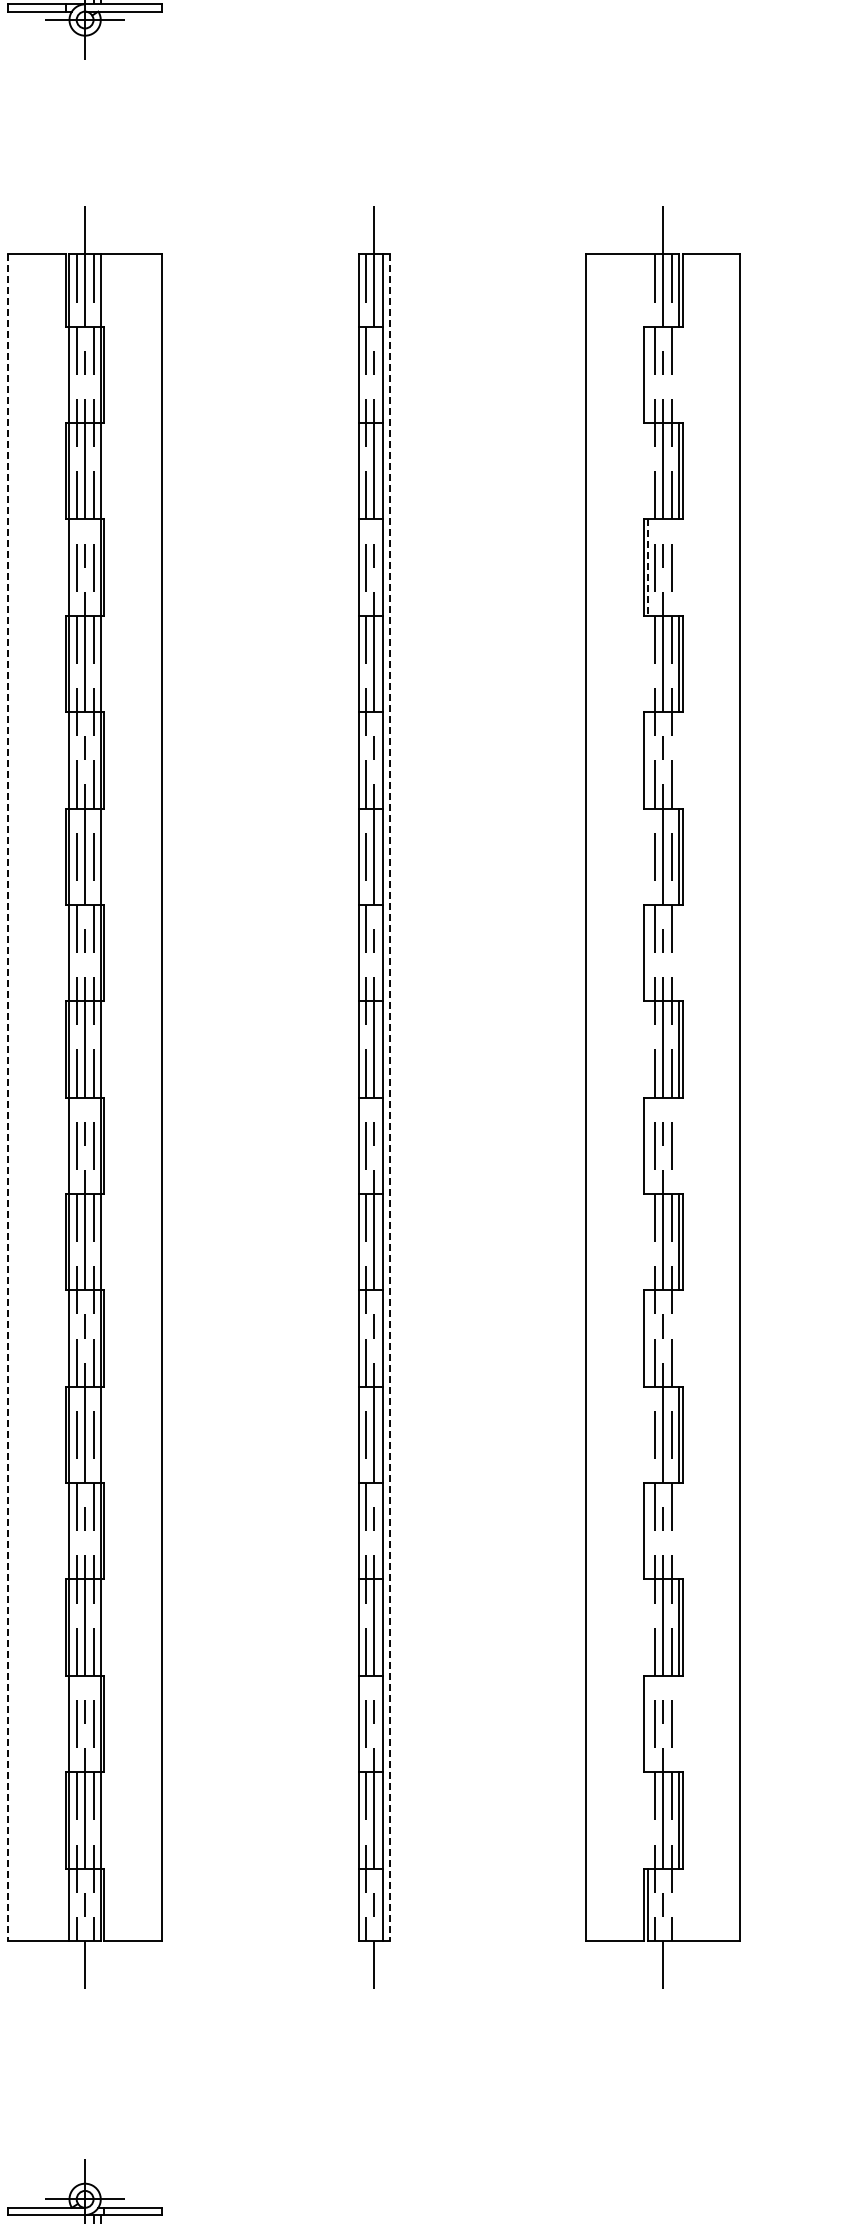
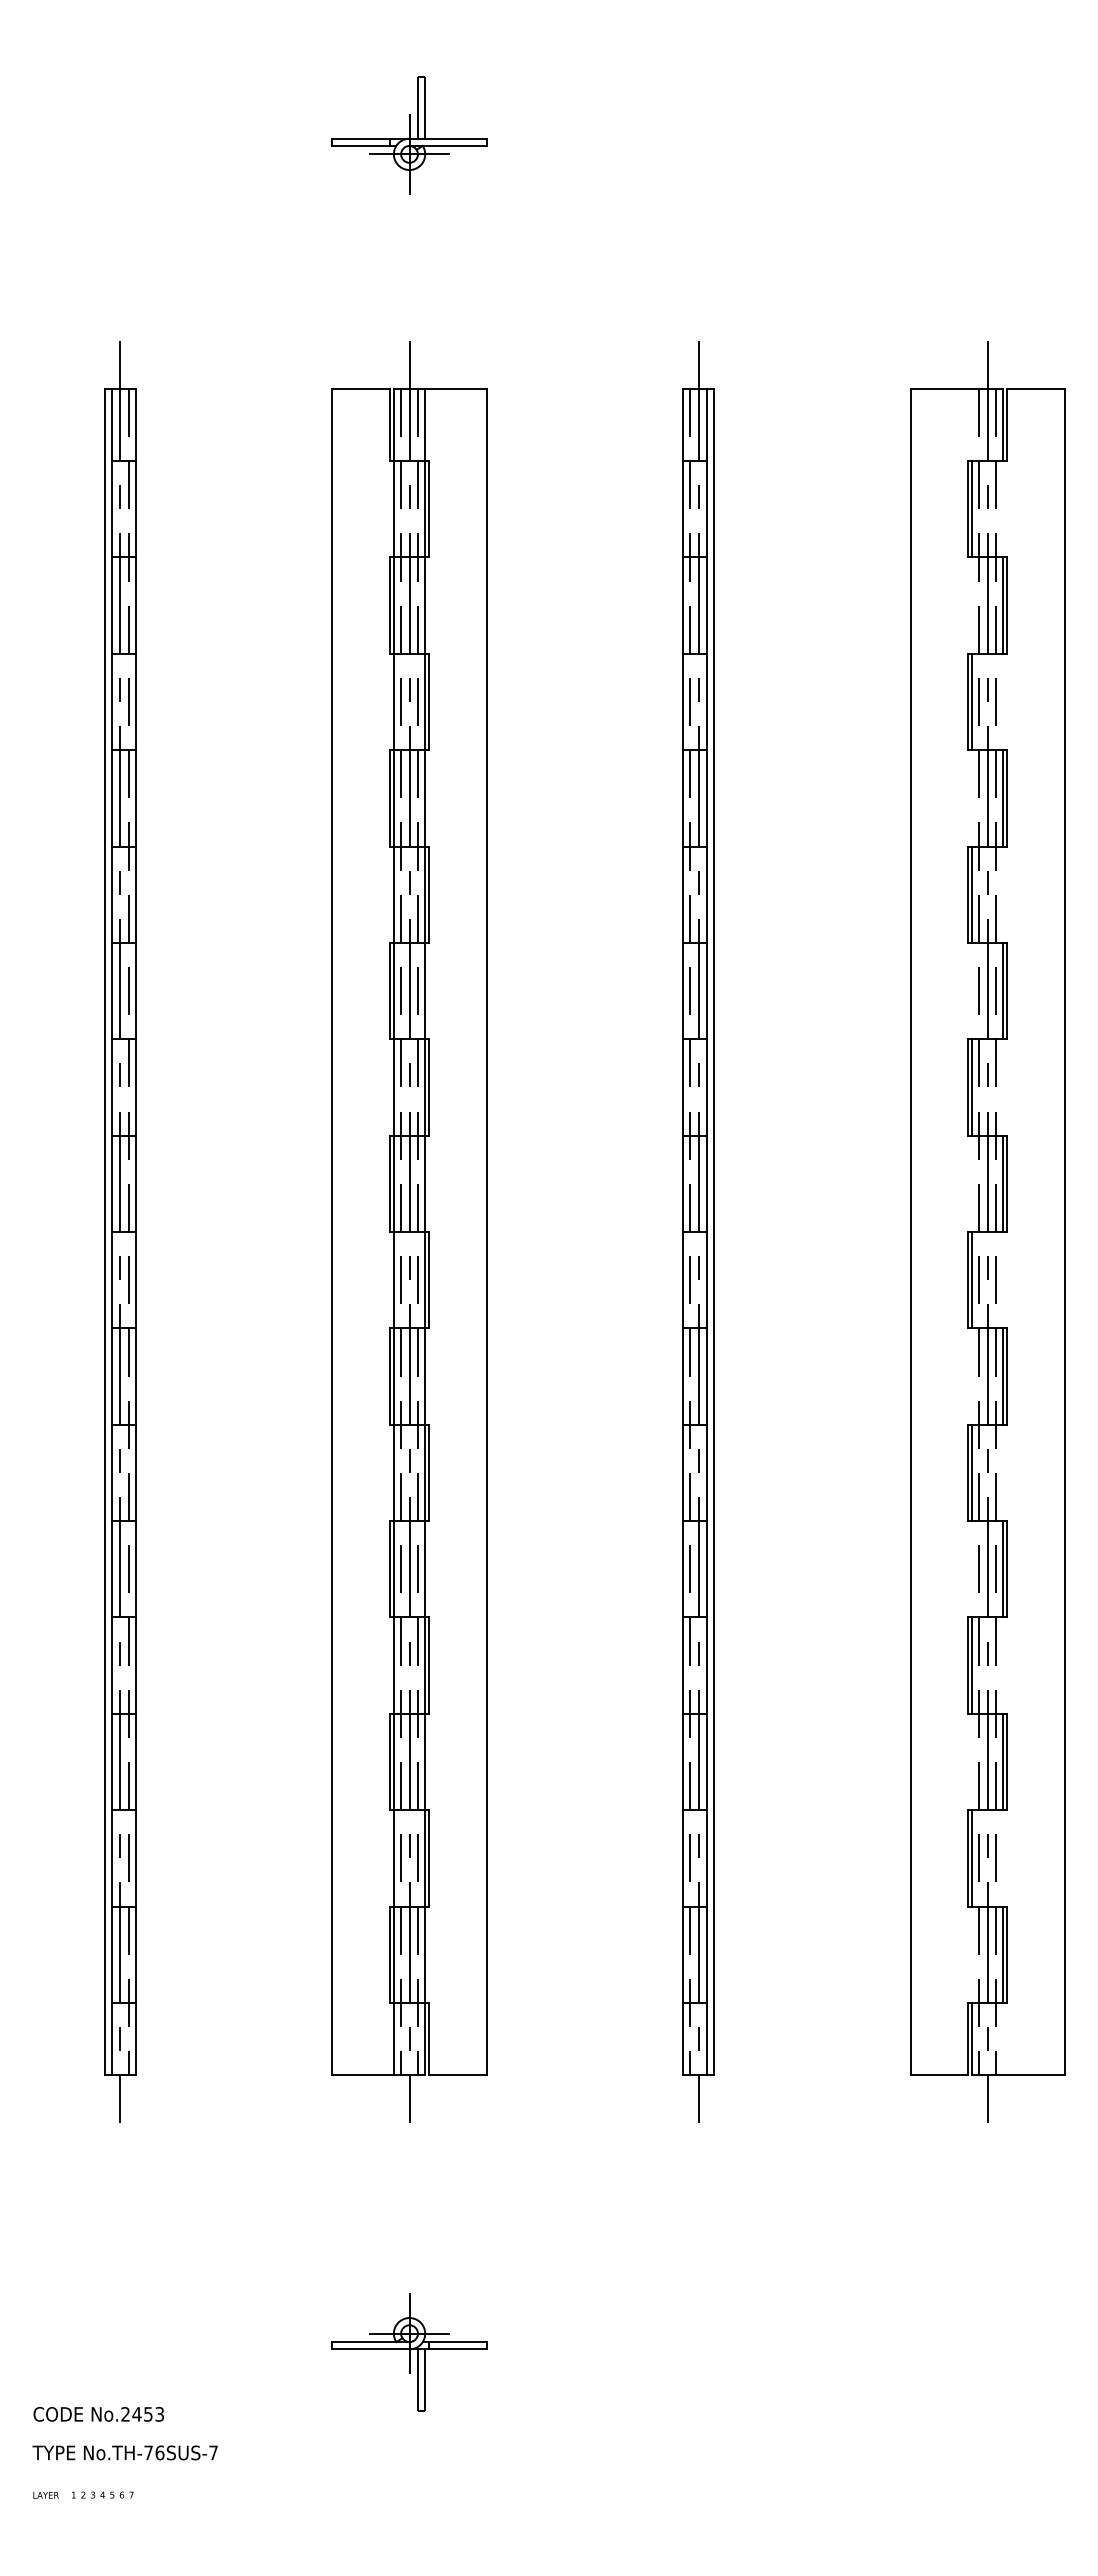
line: (648, 375) -> (972, 509), added
line: (648, 568) -> (972, 702), dashed -> solid
line: (648, 760) -> (972, 894), added
line: (648, 953) -> (972, 1087), added
line: (8, 1098) -> (332, 1232), dashed -> solid
line: (390, 1098) -> (714, 1232), dashed -> solid
line: (648, 1145) -> (972, 1279), added
line: (648, 1338) -> (972, 1472), added
line: (648, 1531) -> (972, 1665), added
line: (648, 1724) -> (972, 1858), added

